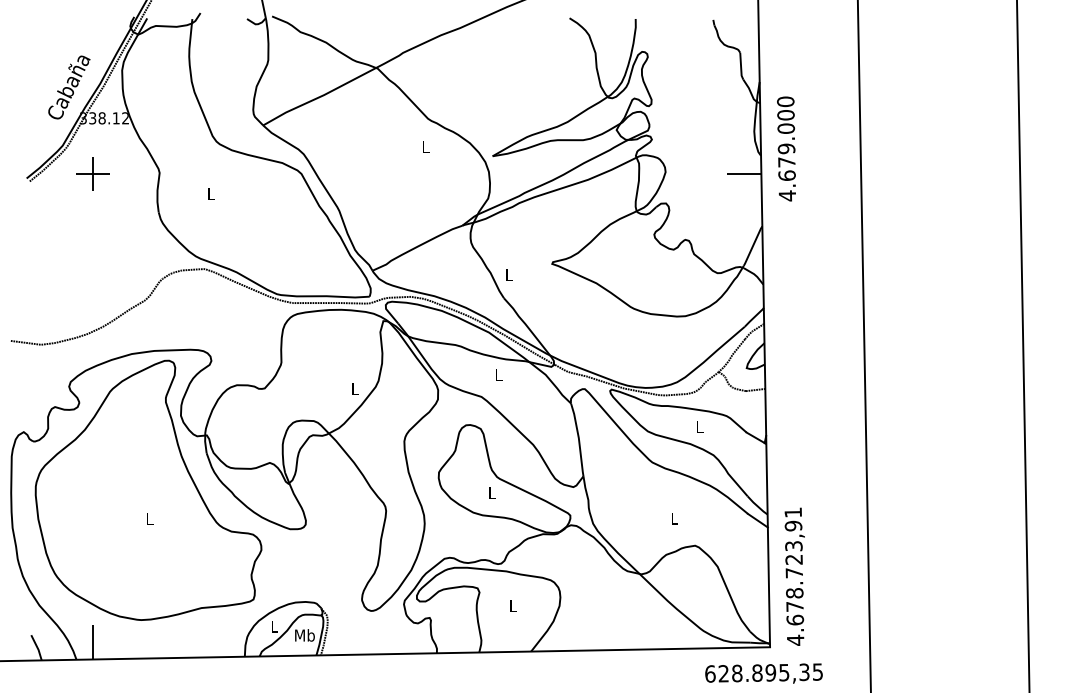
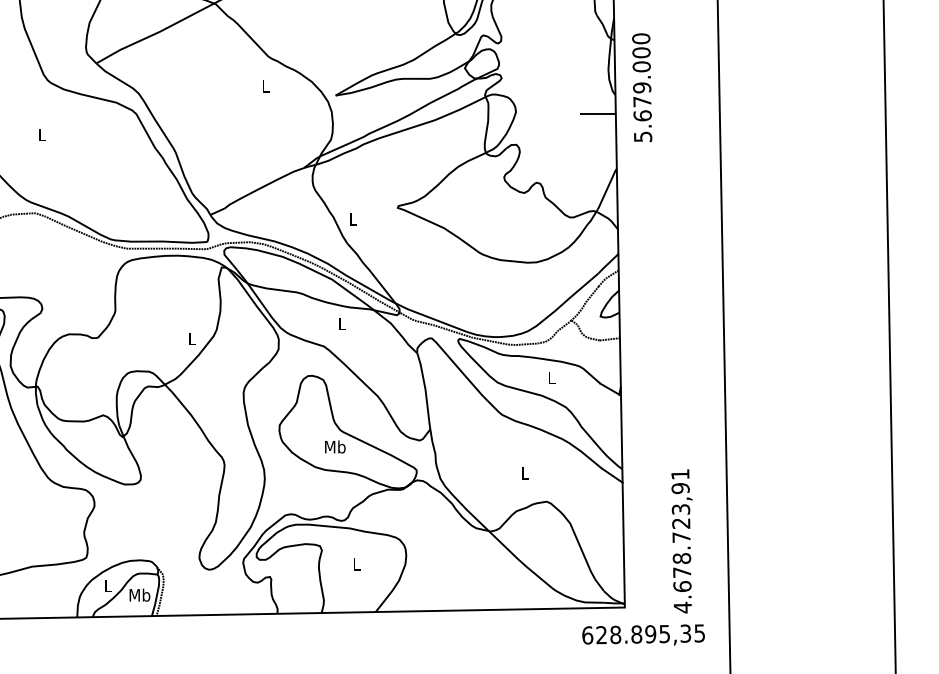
text: (787, 195) -> (643, 136), 4.679.000 -> 5.679.000
text: (492, 493) -> (335, 447), L -> Mb
text: (794, 576) -> (681, 541), moved
text: (763, 673) -> (643, 634), moved

